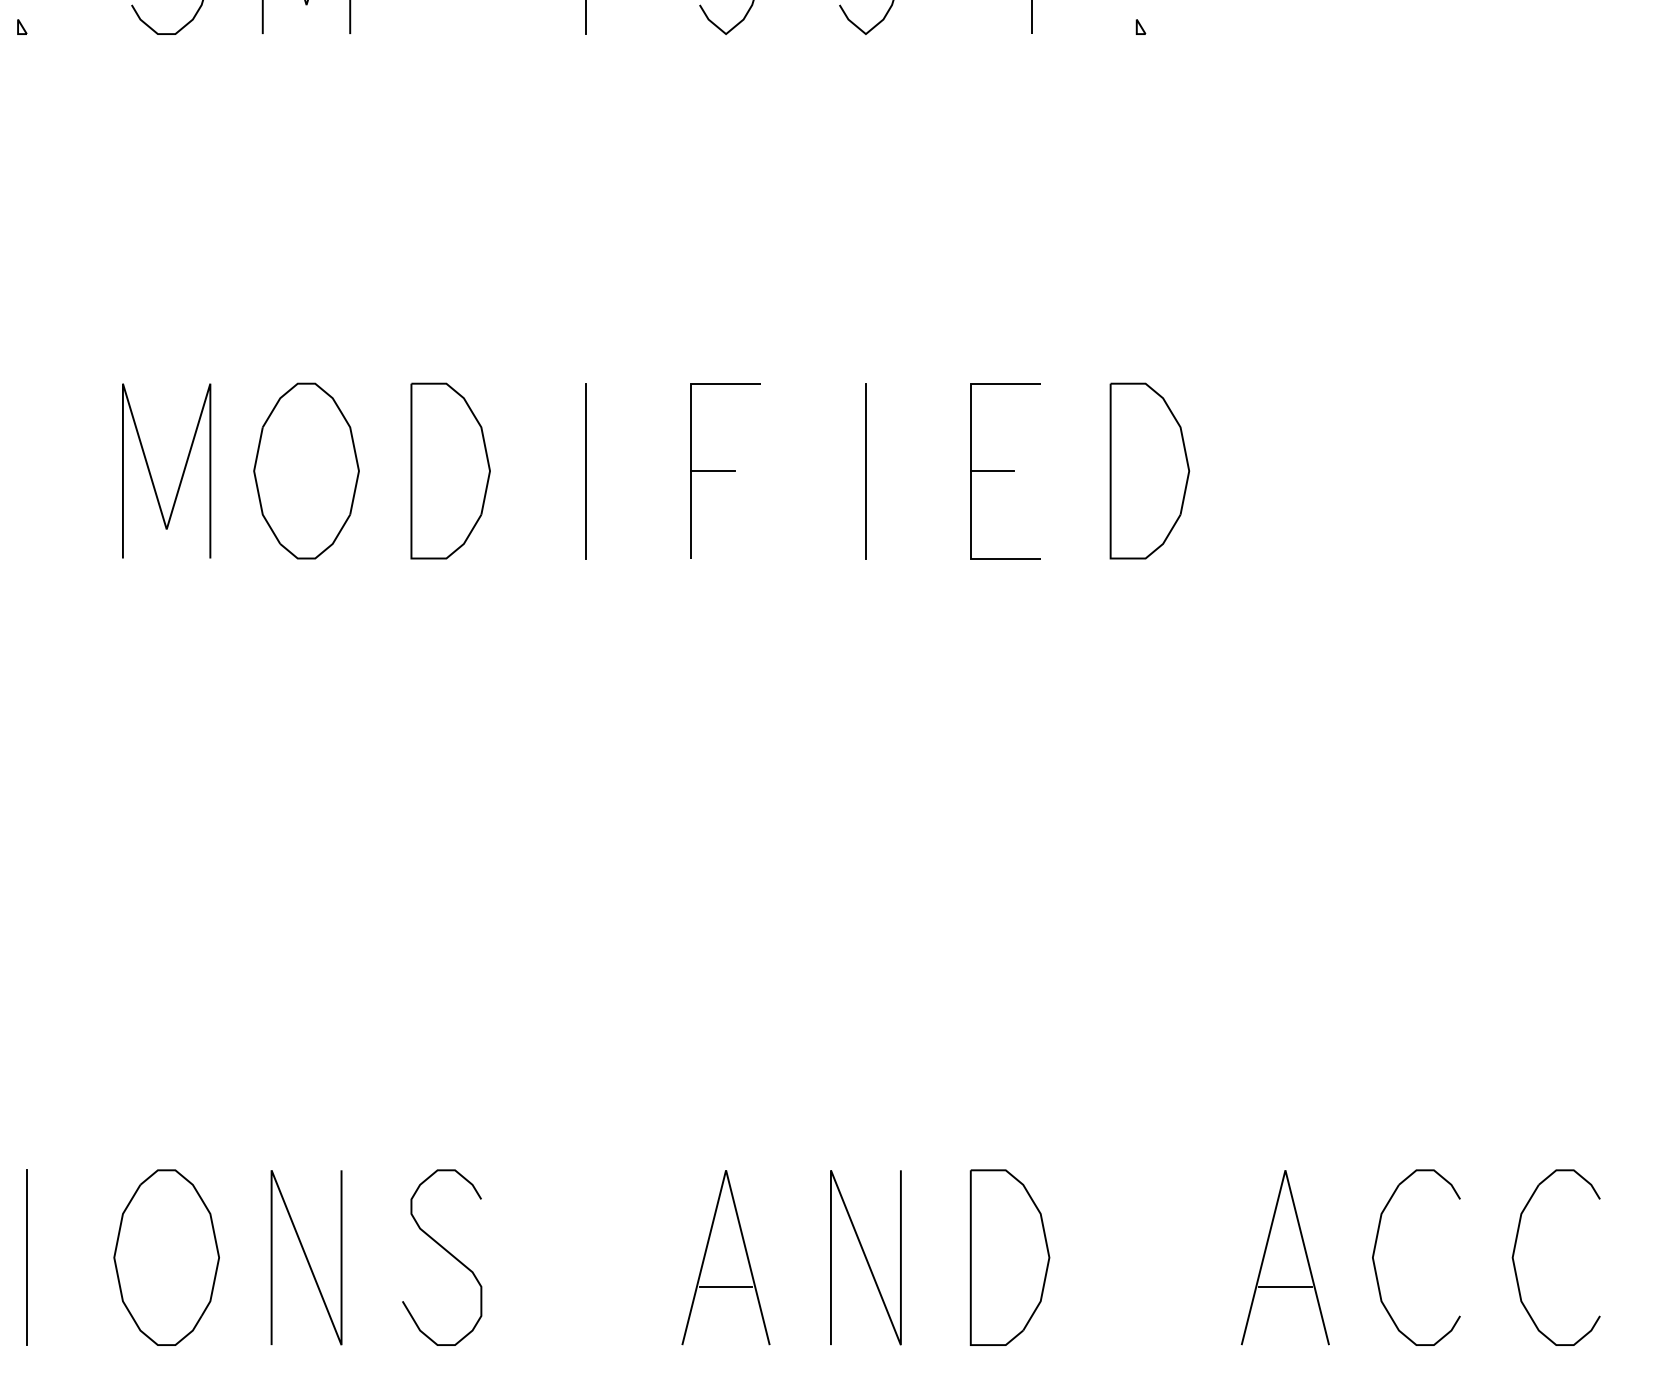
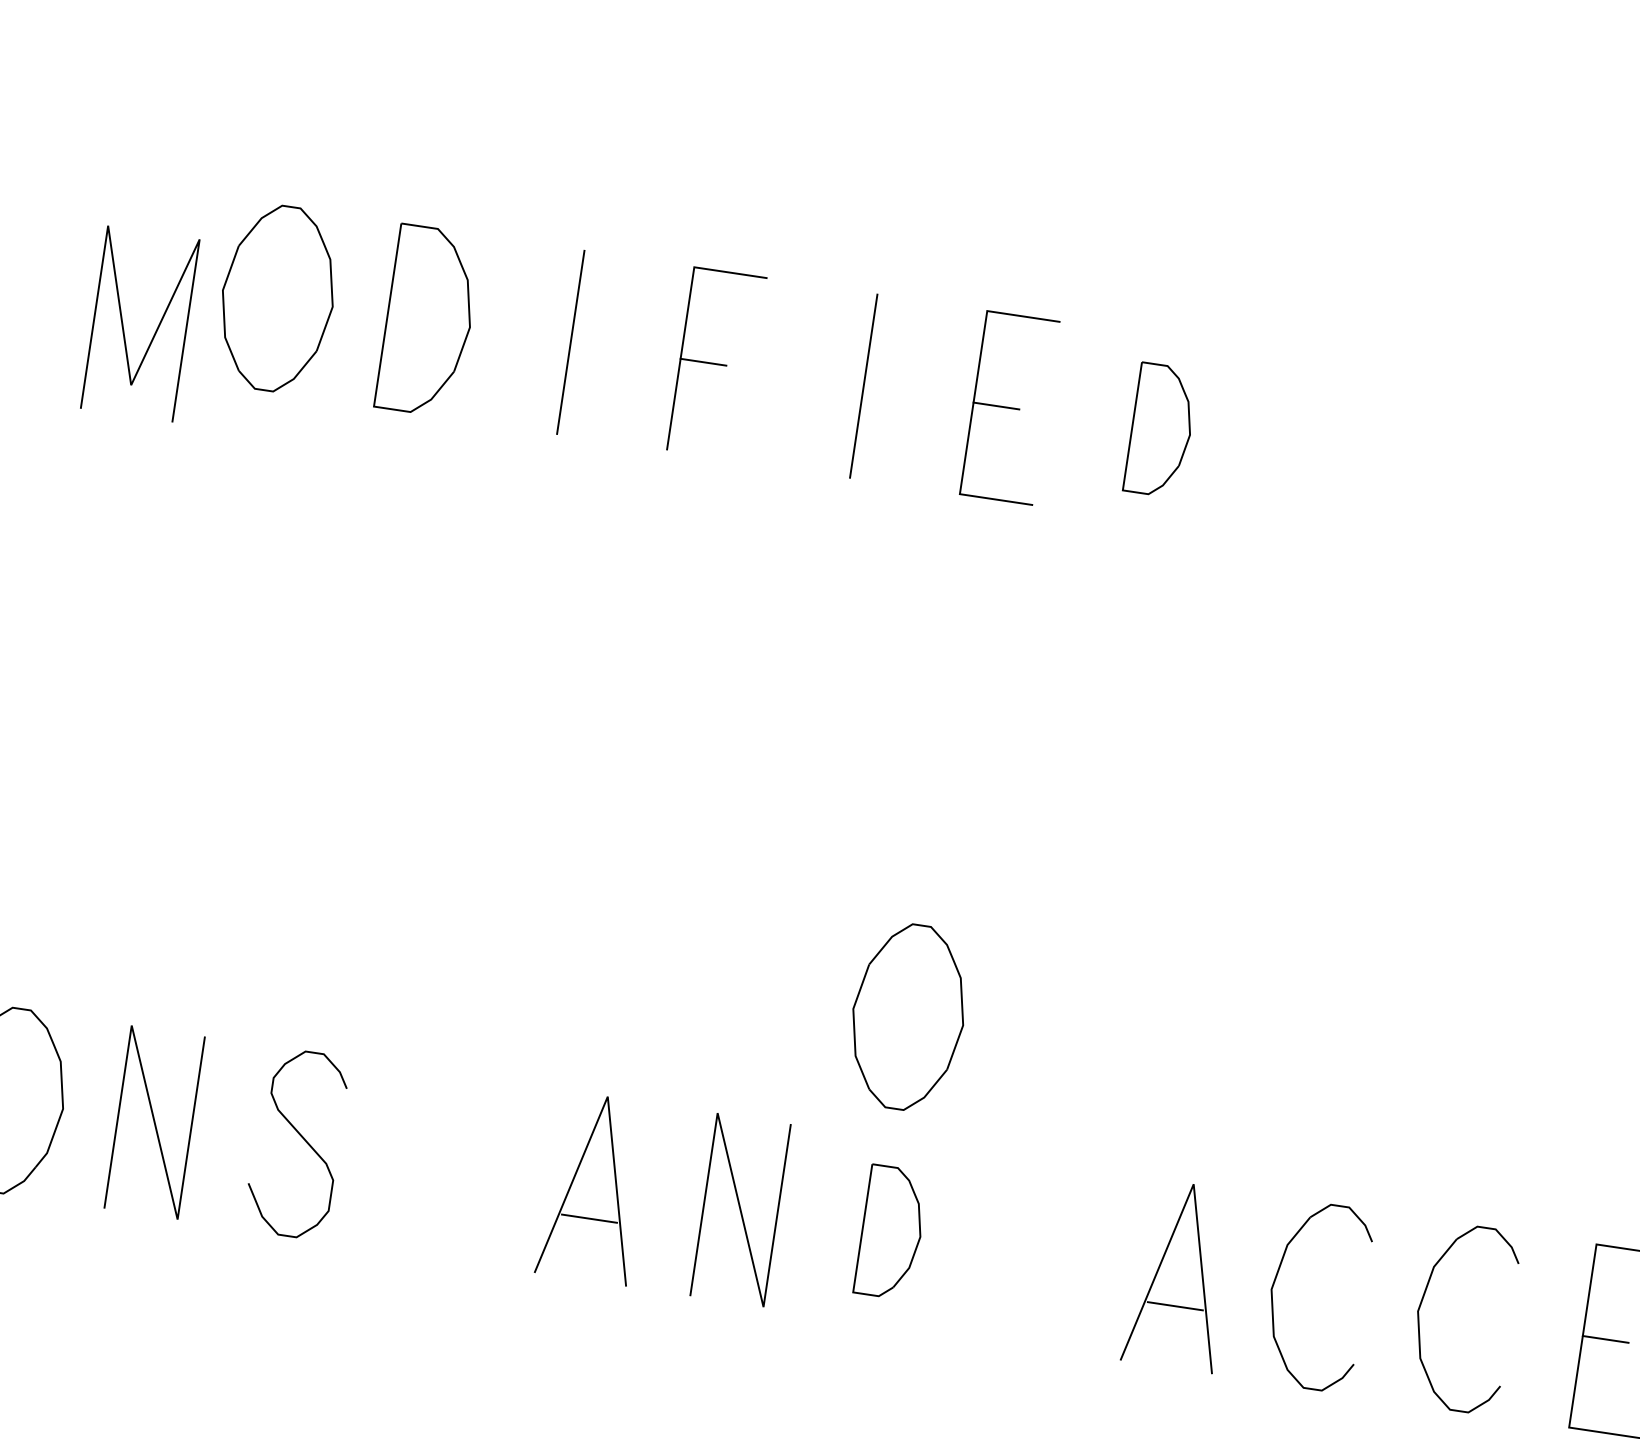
part: (1149, 470) -> (1160, 429), size x0.7
line: (151, 474) -> (123, 325), moved
part: (995, 1053) -> (908, 1016), added
part: (1009, 1257) -> (891, 1232), size x0.7

